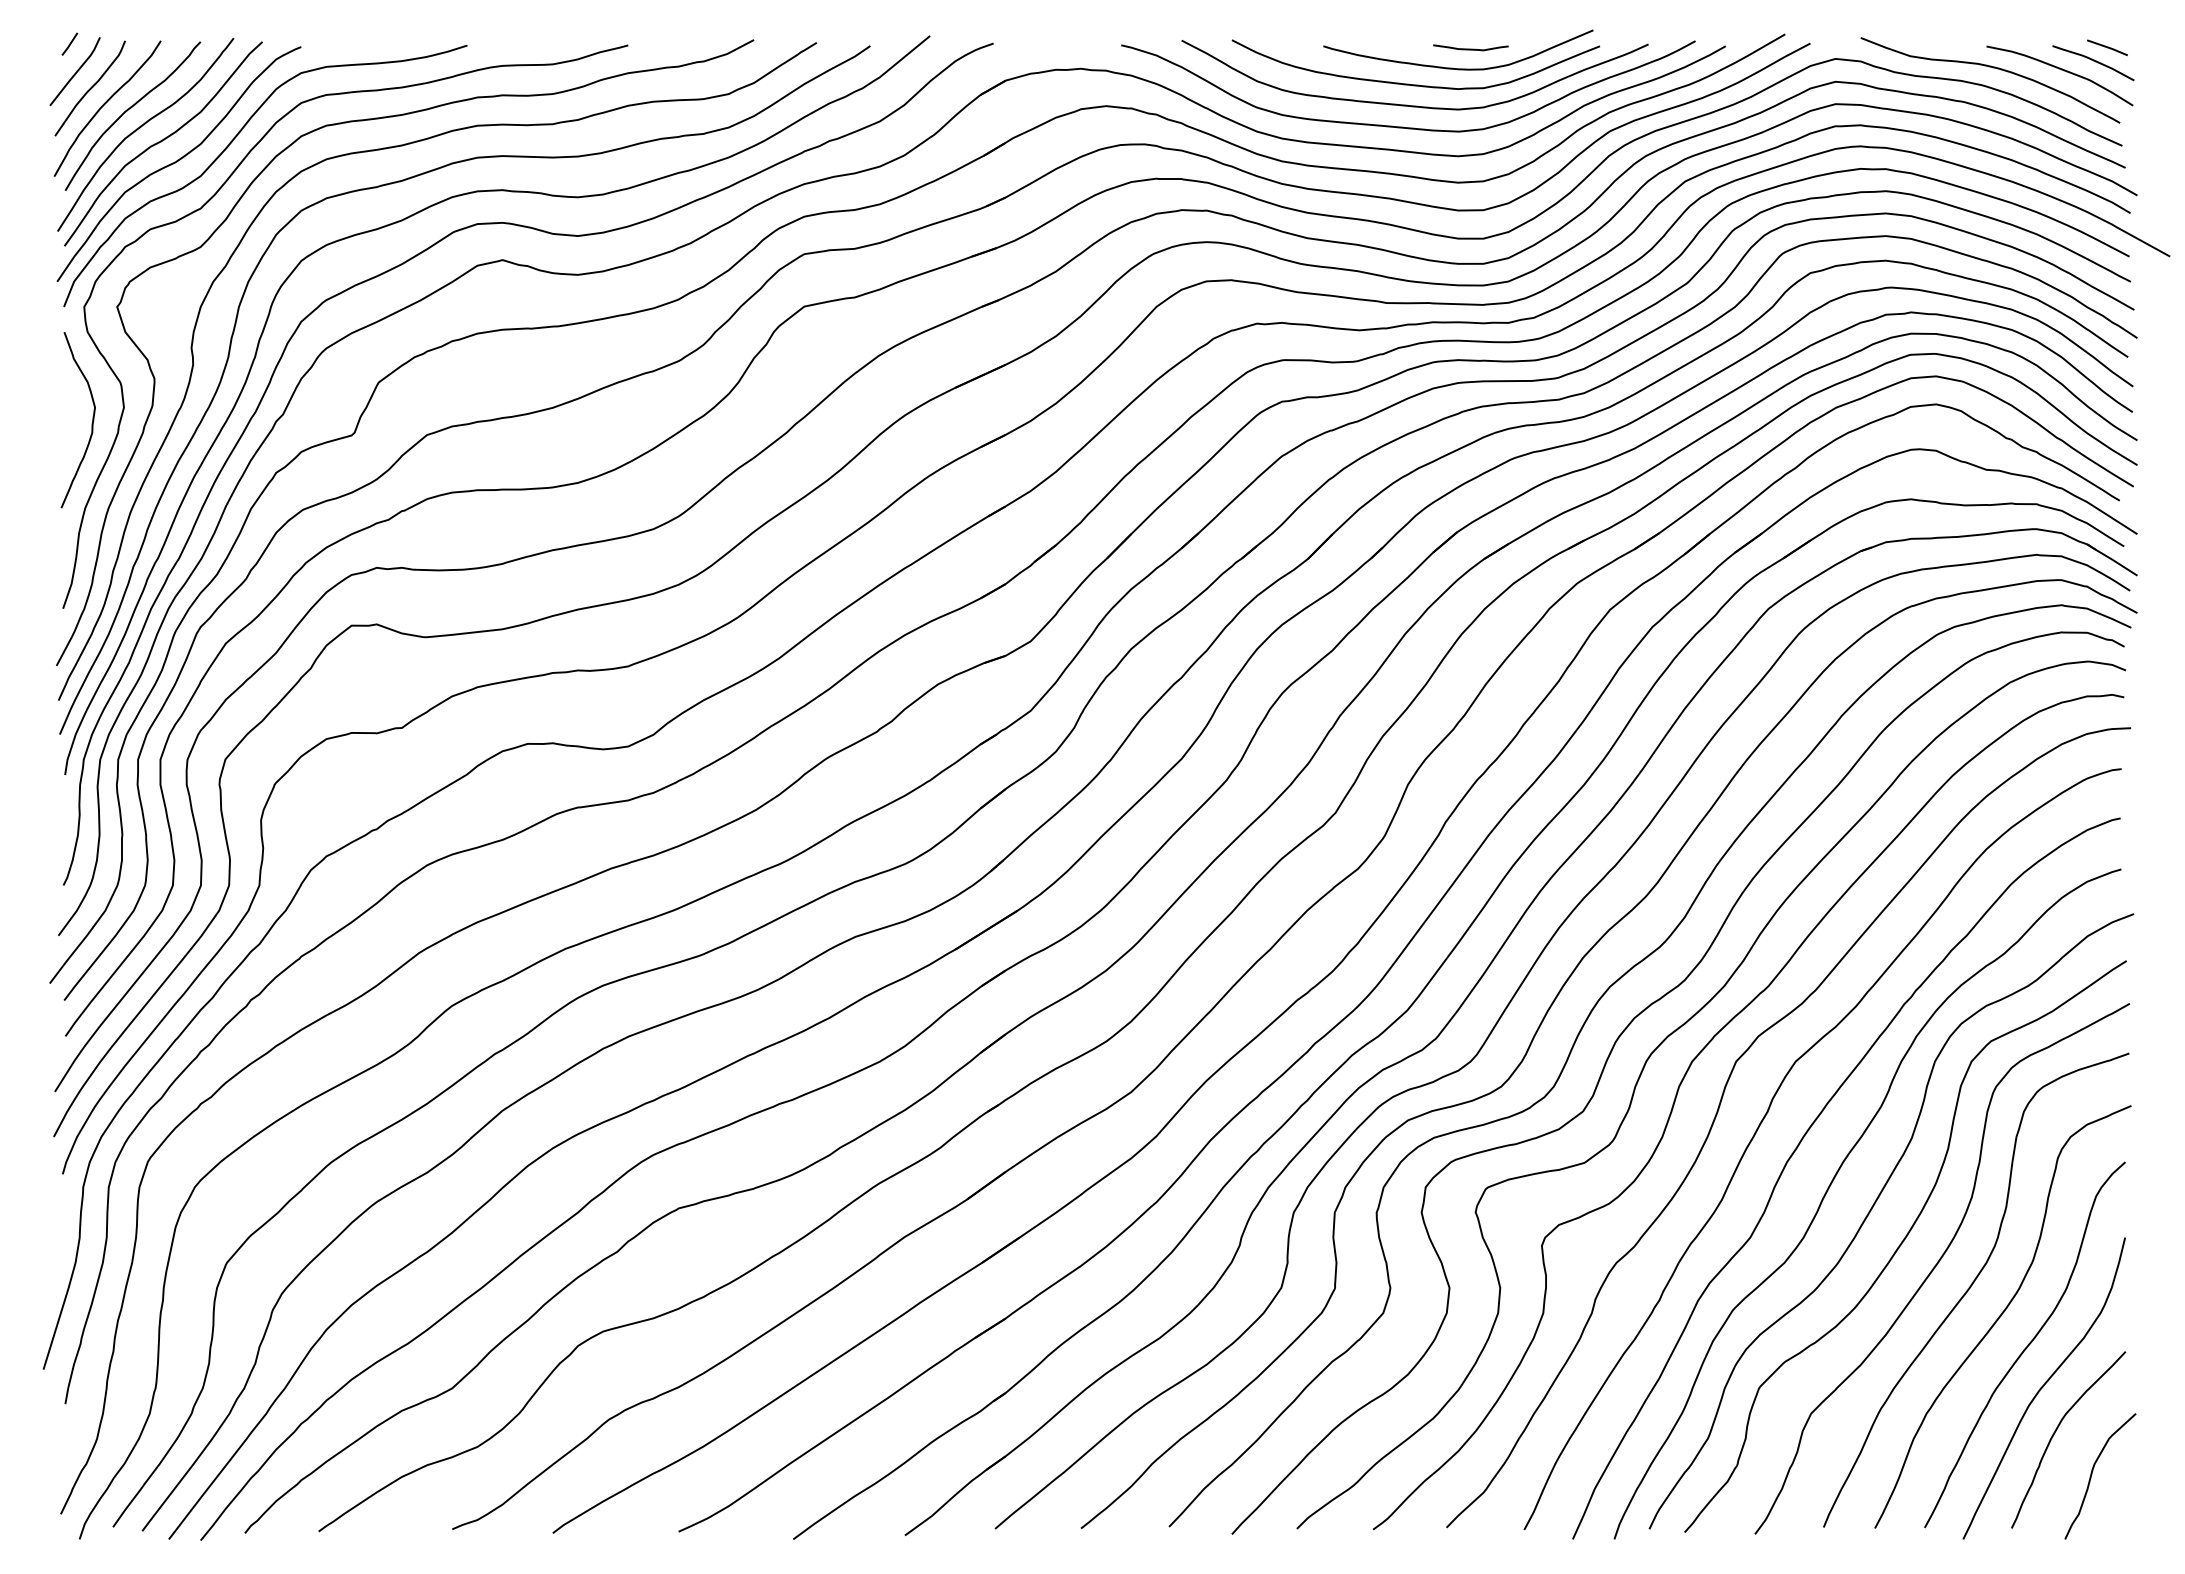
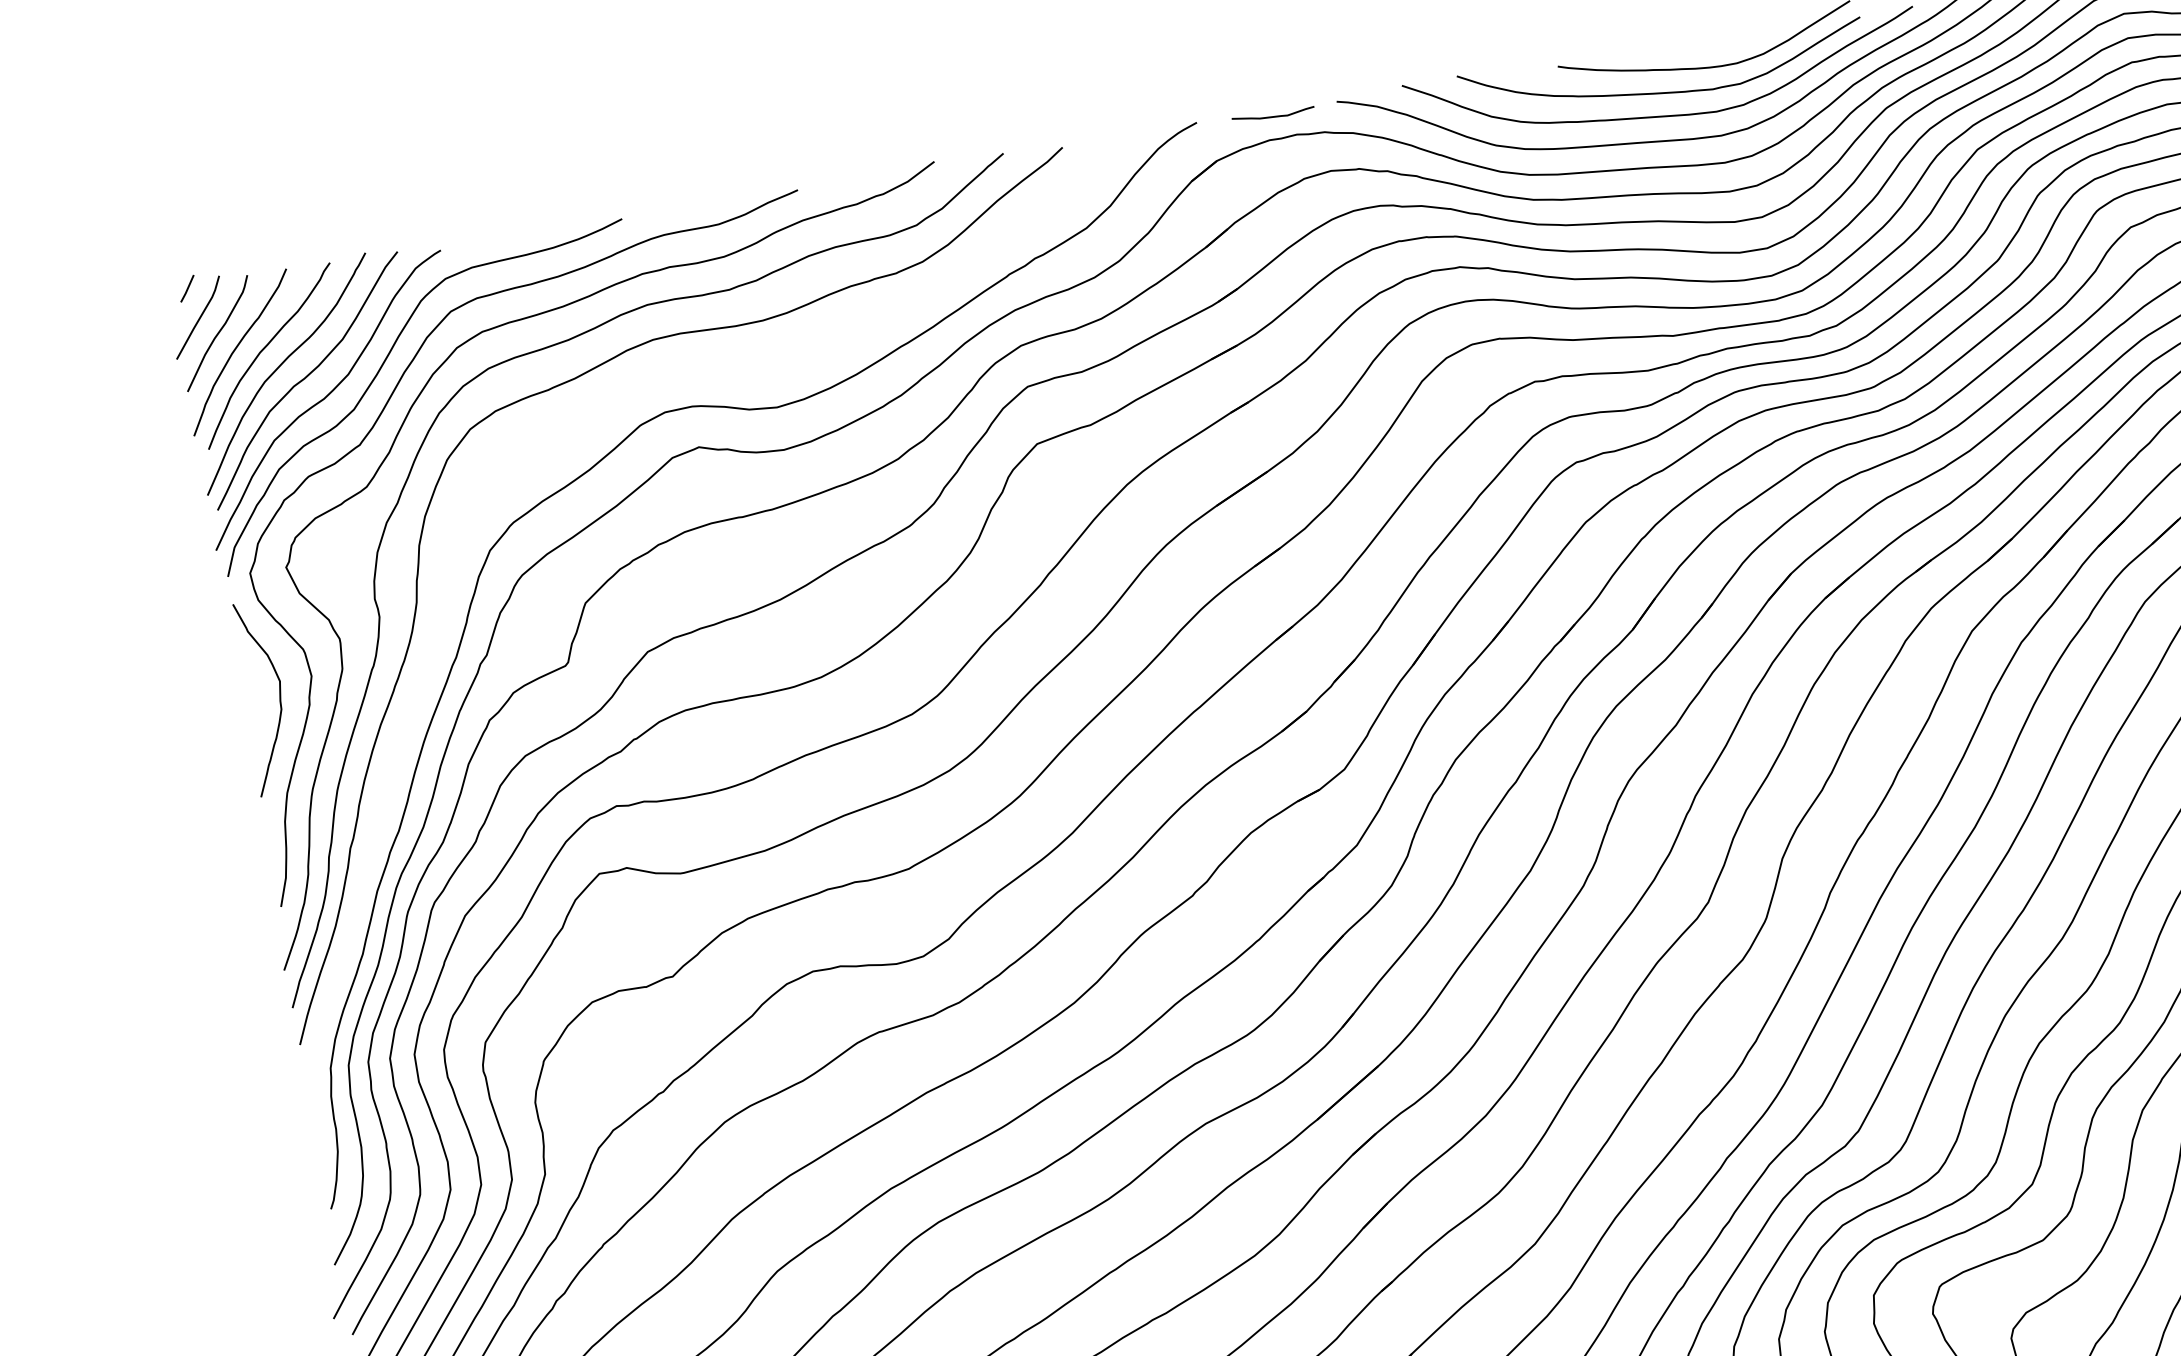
curve: (1470, 48) -> (1273, 115), moved
curve: (404, 220) -> (584, 421), removed

